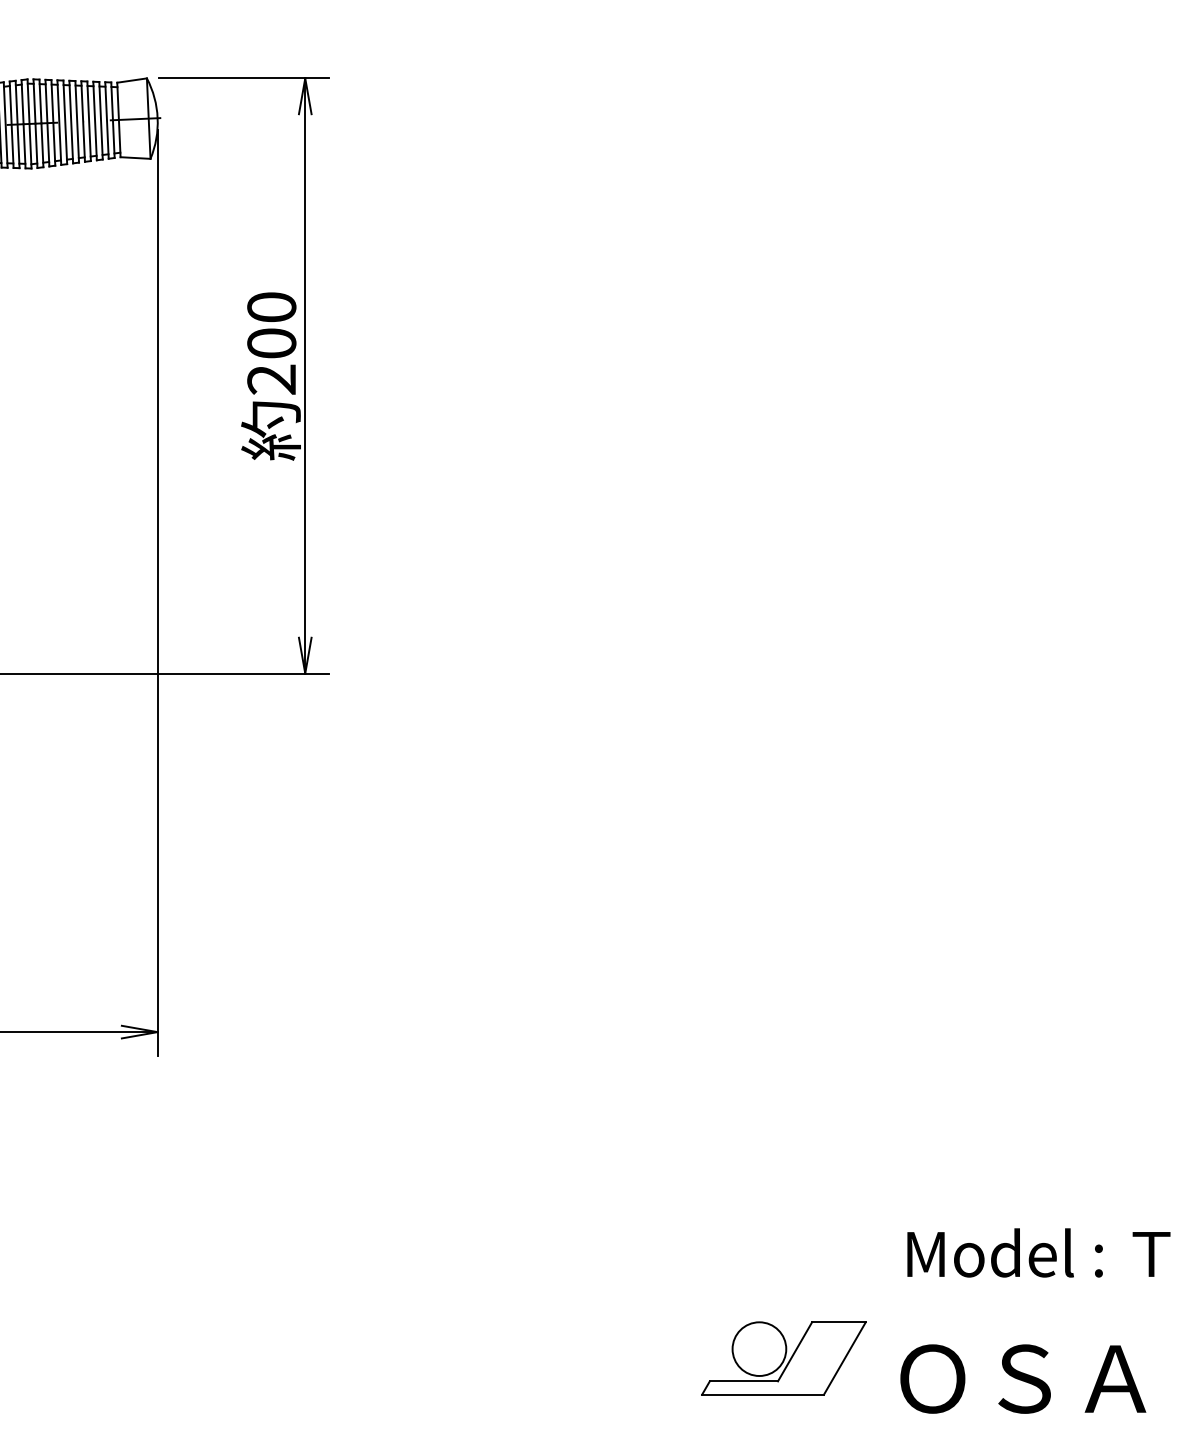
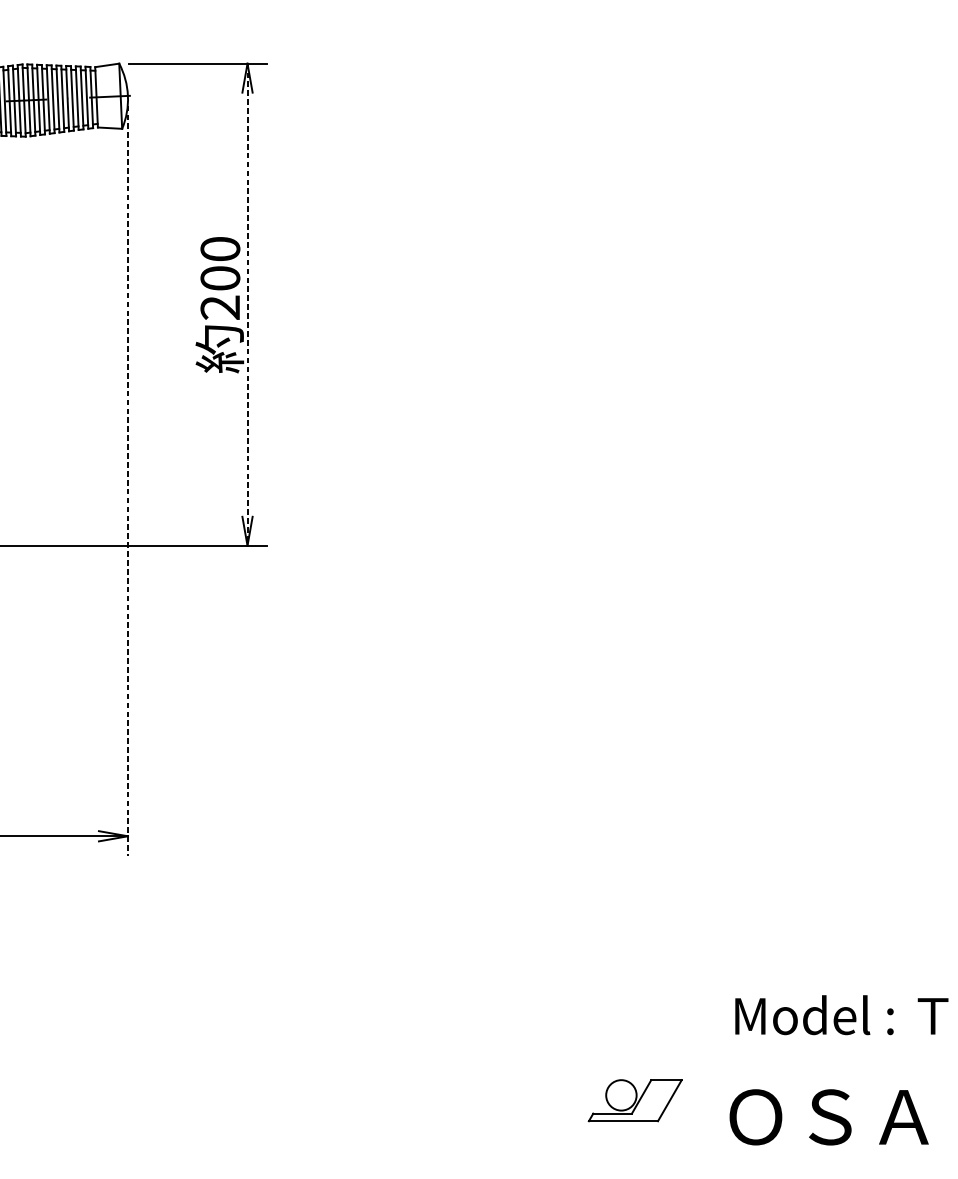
line: (305, 375) -> (247, 304), solid -> dashed
line: (157, 593) -> (127, 480), solid -> dashed
part: (783, 1358) -> (634, 1100), size x0.7

